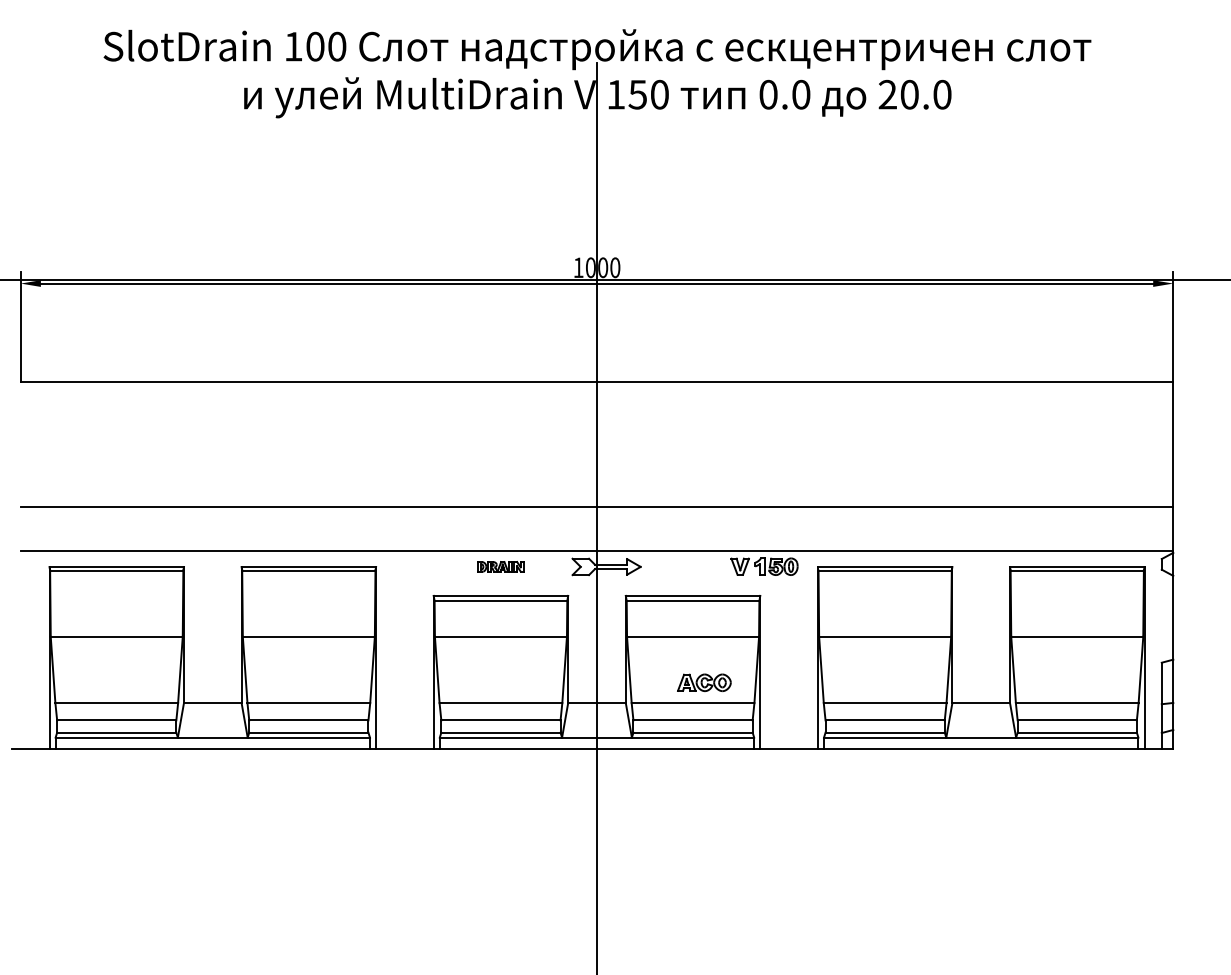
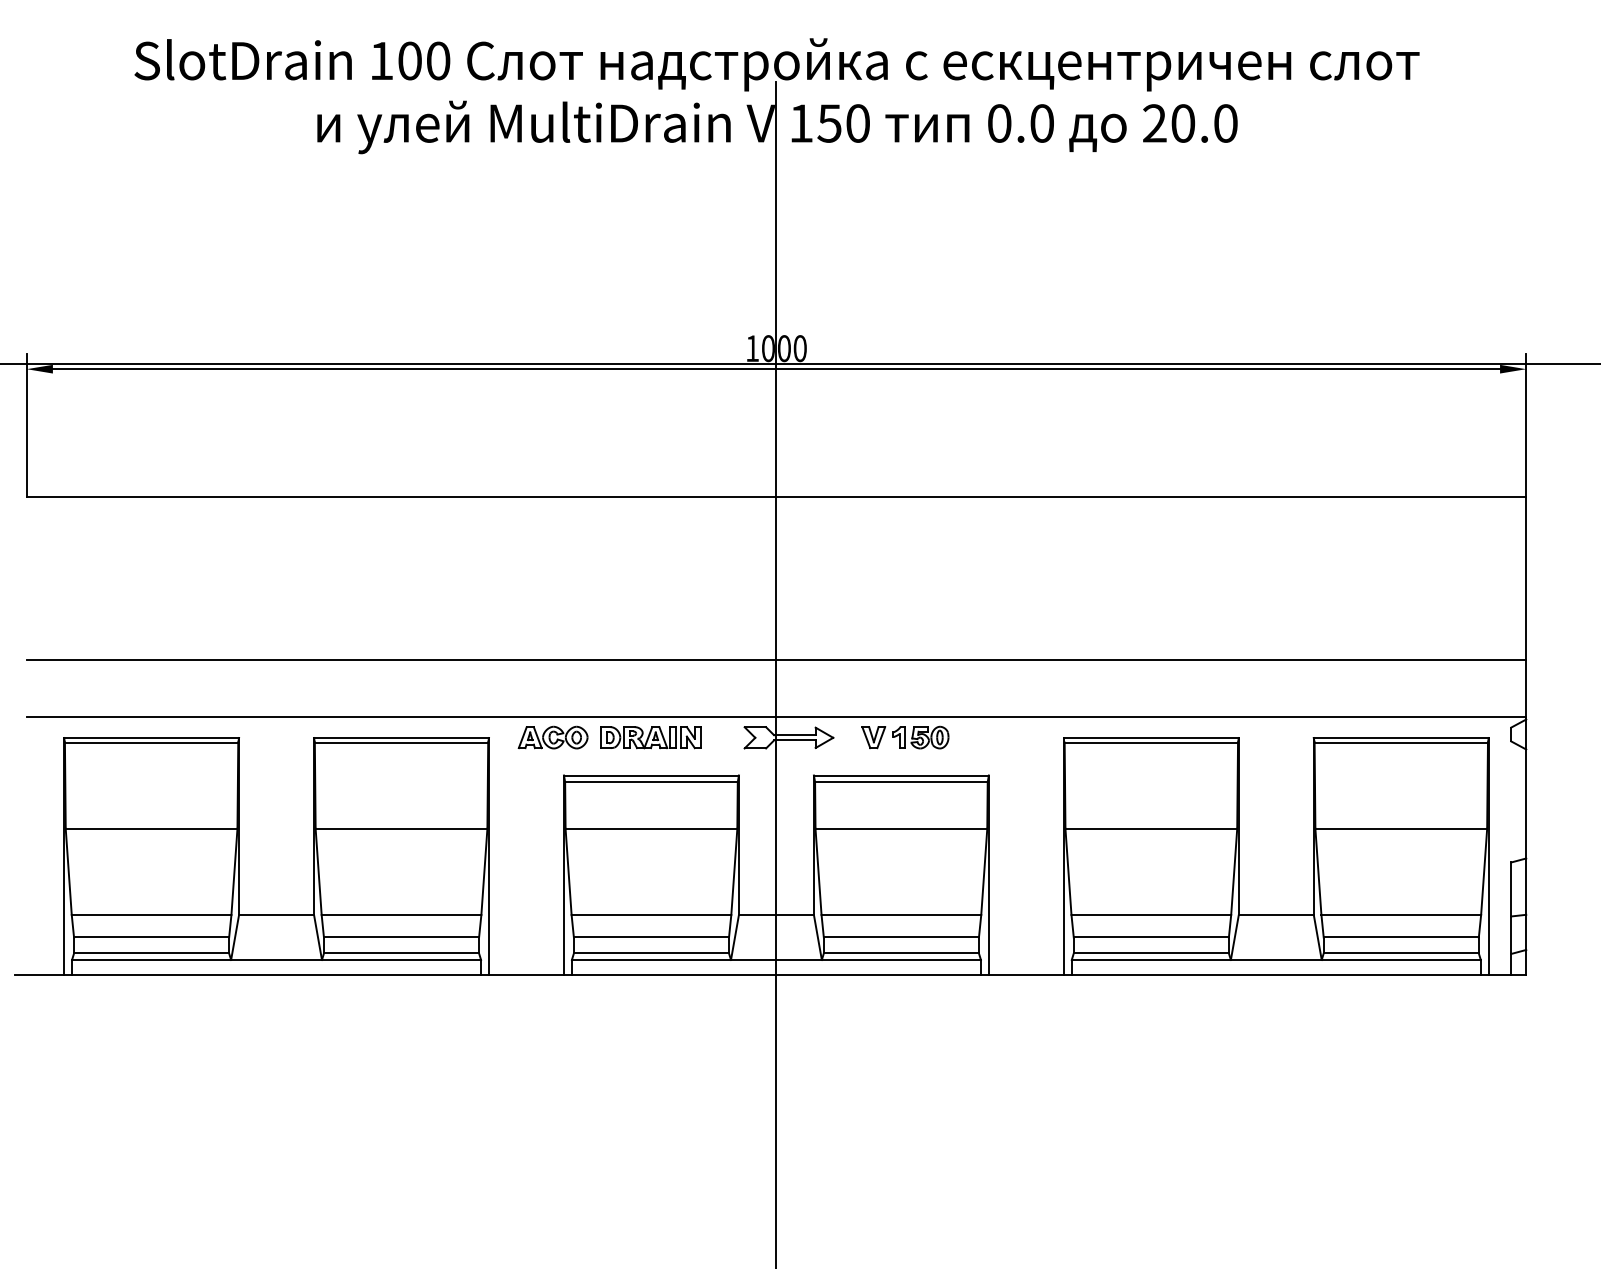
part: (500, 566) -> (650, 737), size x1.67
part: (764, 566) -> (905, 737), moved
part: (703, 682) -> (552, 737), moved

